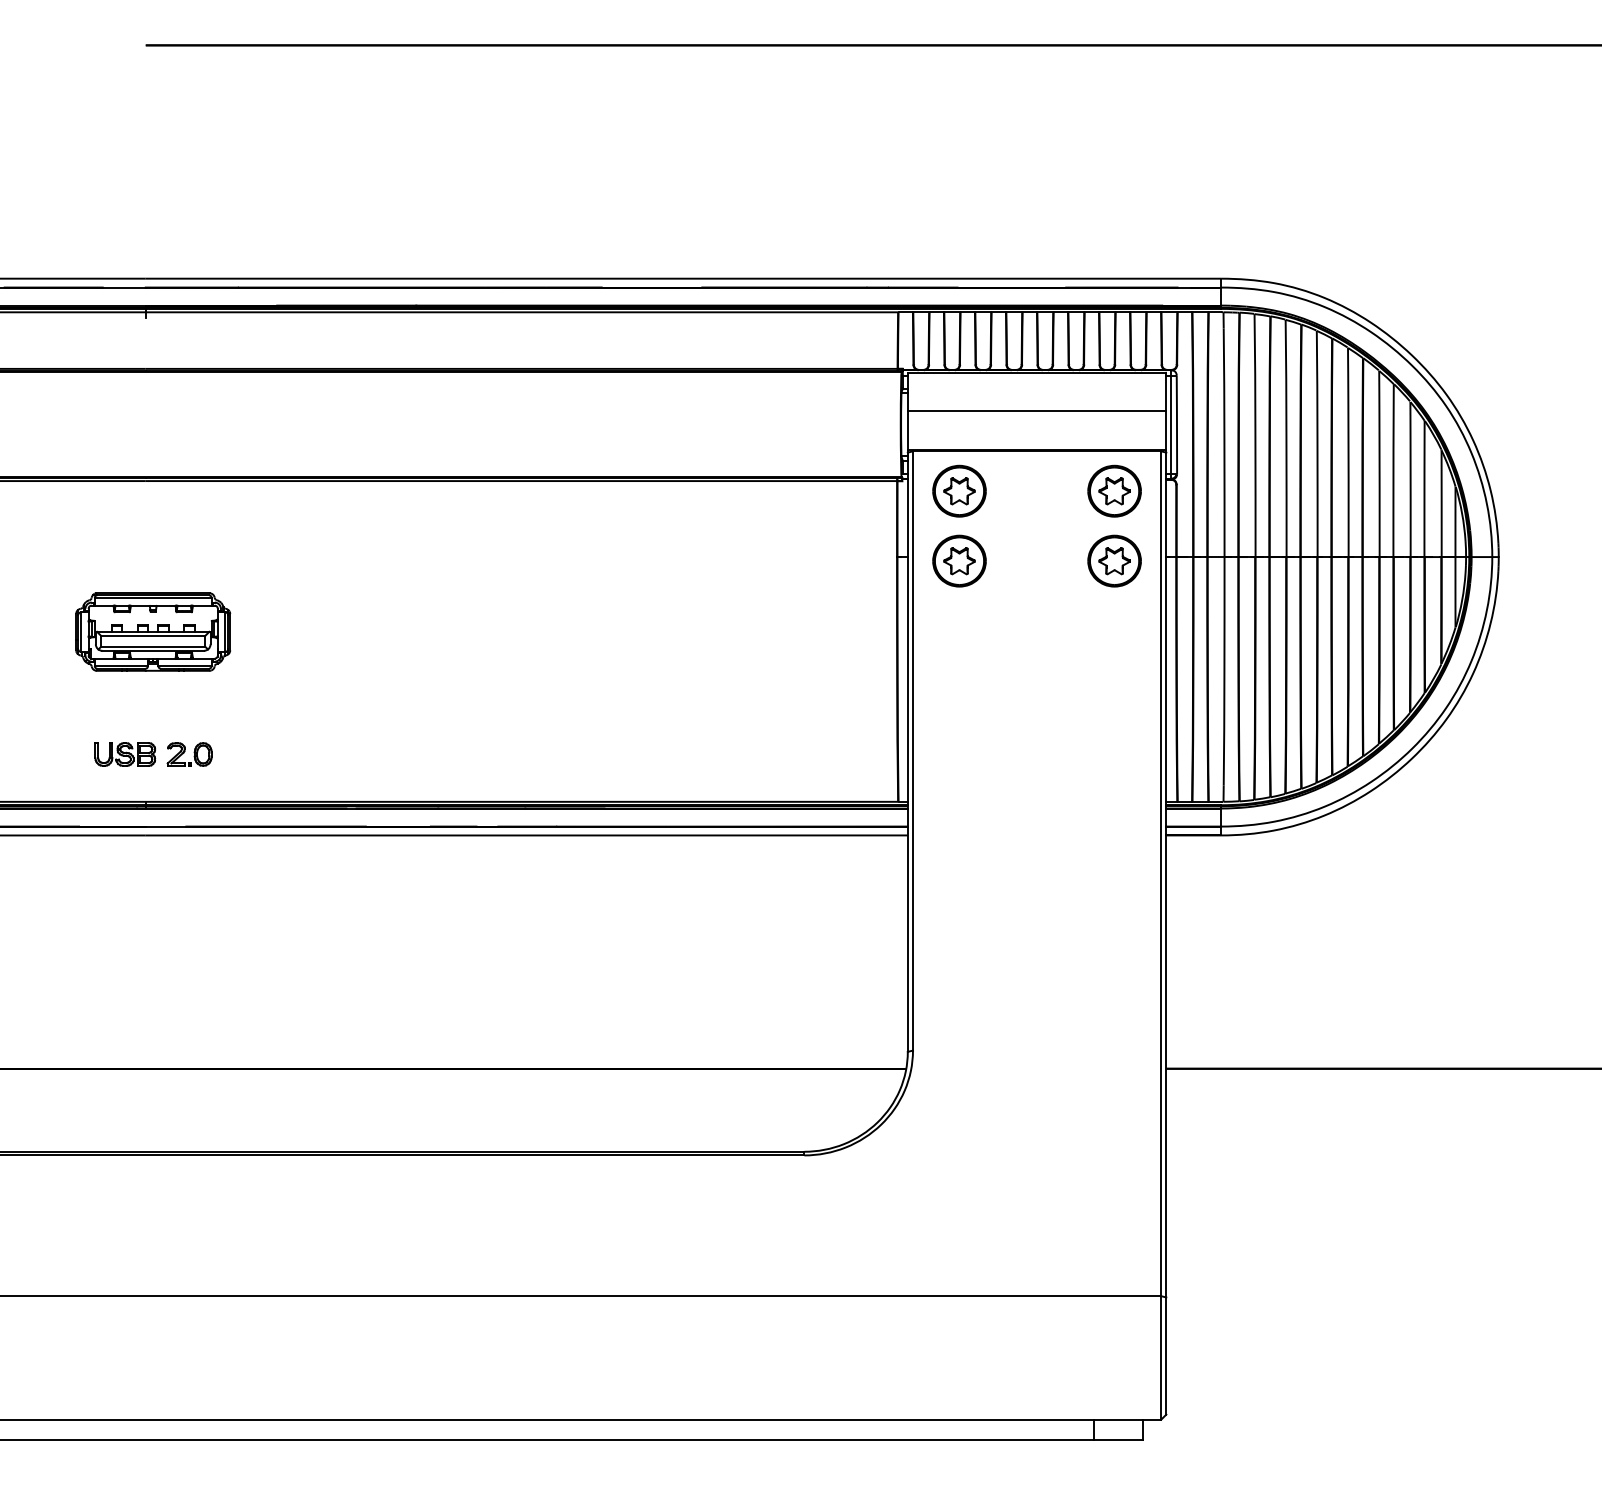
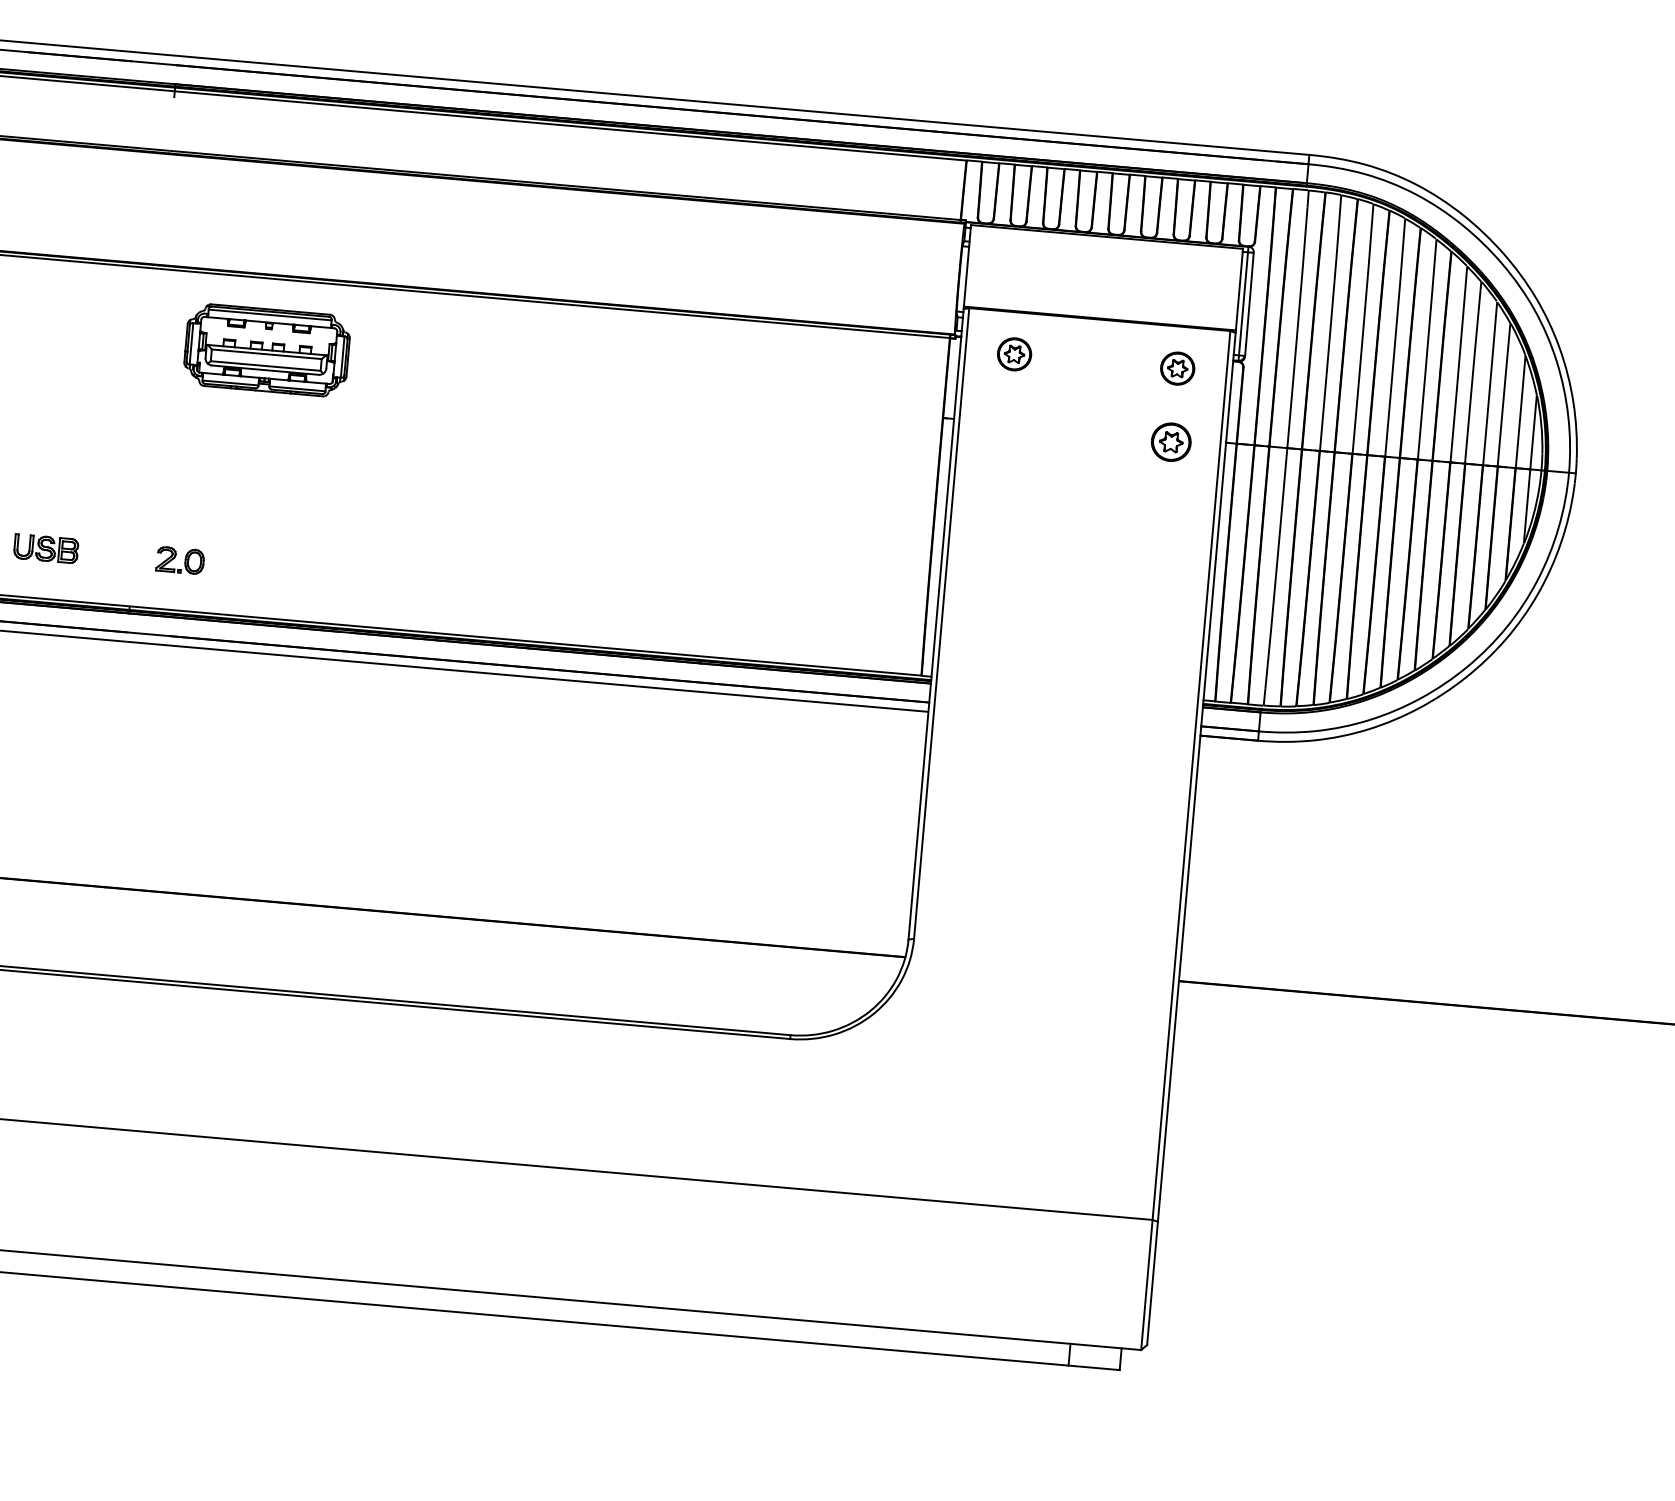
line: (1036, 411) -> (1102, 277), removed
part: (959, 490) -> (1014, 353), size x0.6
part: (1114, 490) -> (1177, 367), size x0.6
part: (959, 560) -> (1008, 427), removed
part: (1114, 560) -> (1171, 441), size x0.7
part: (153, 631) -> (267, 349), moved
part: (125, 754) -> (46, 548), moved

